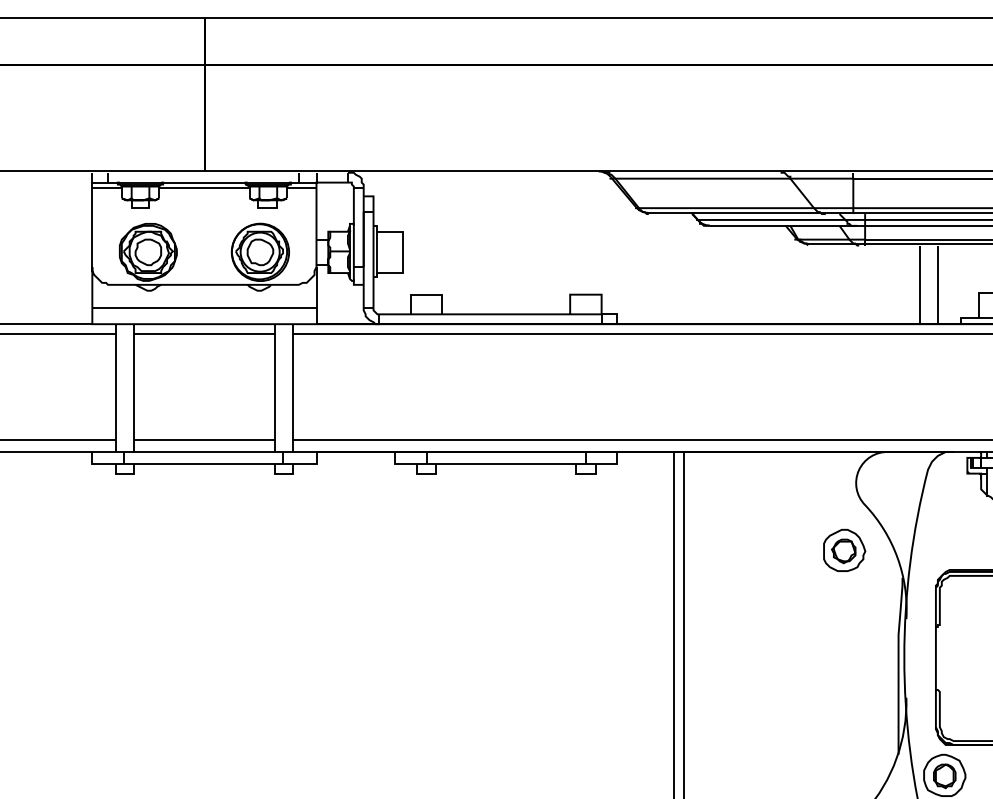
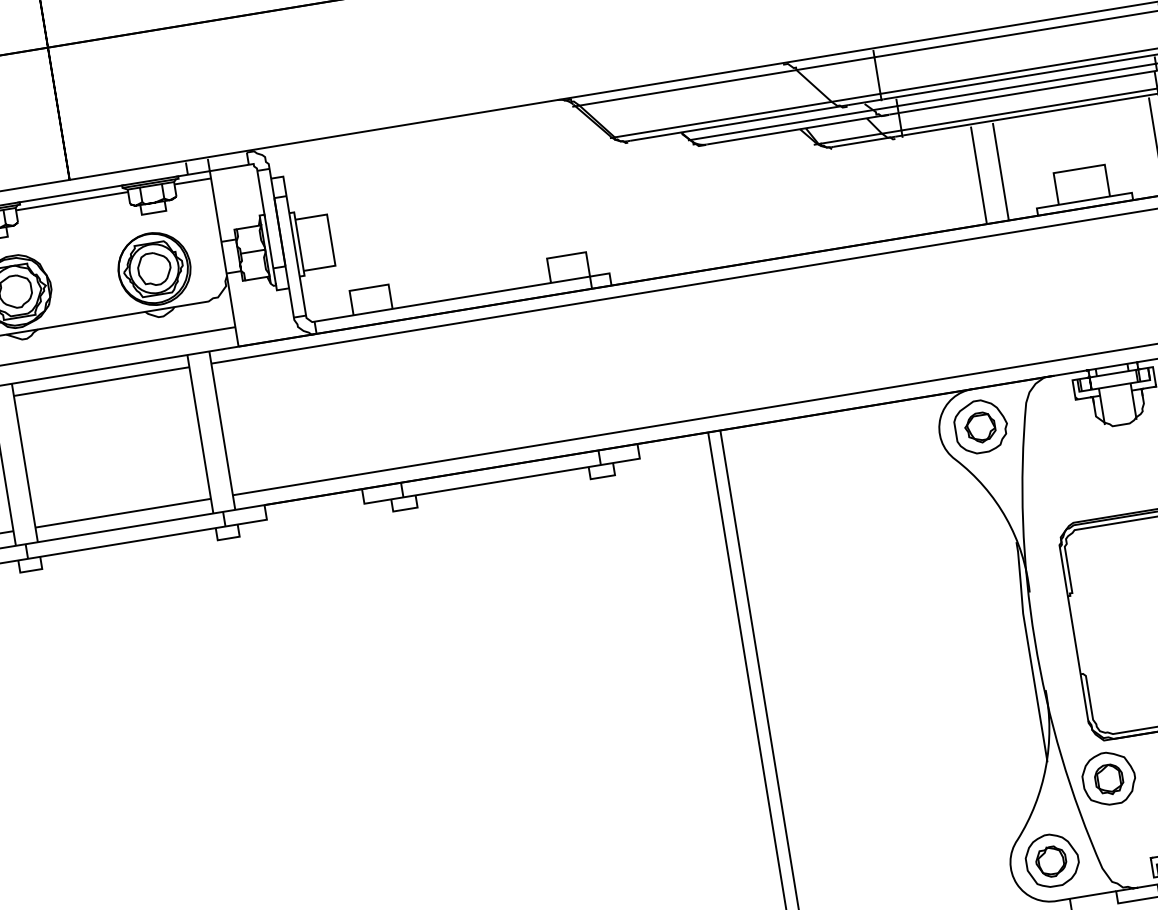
part: (844, 549) -> (980, 425), moved

